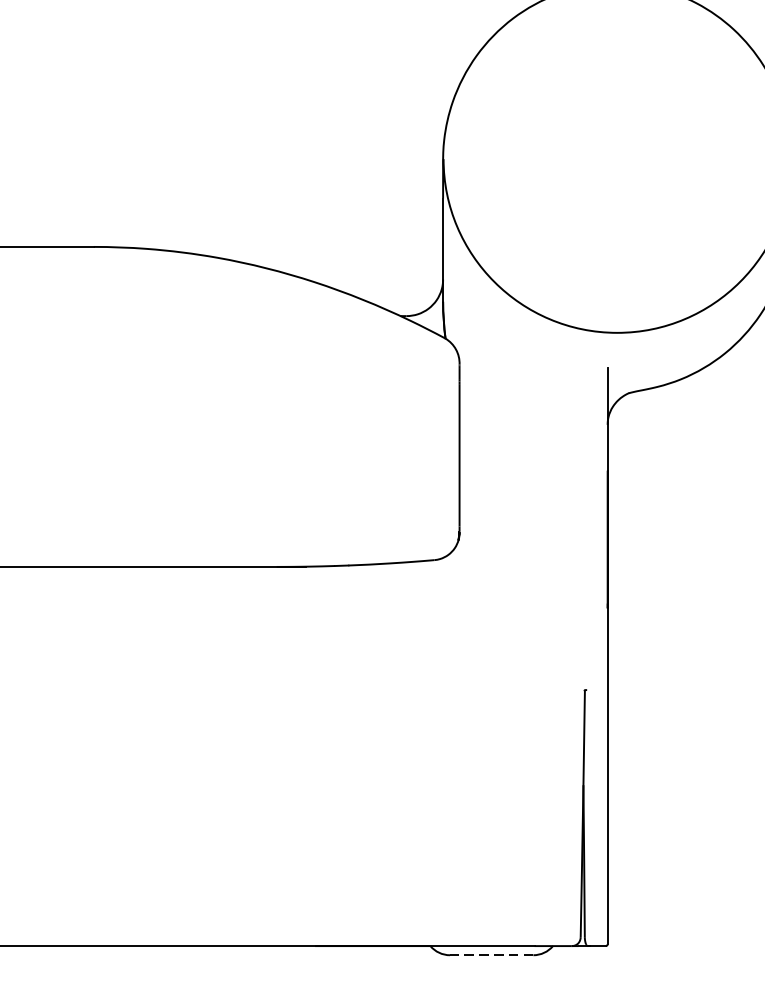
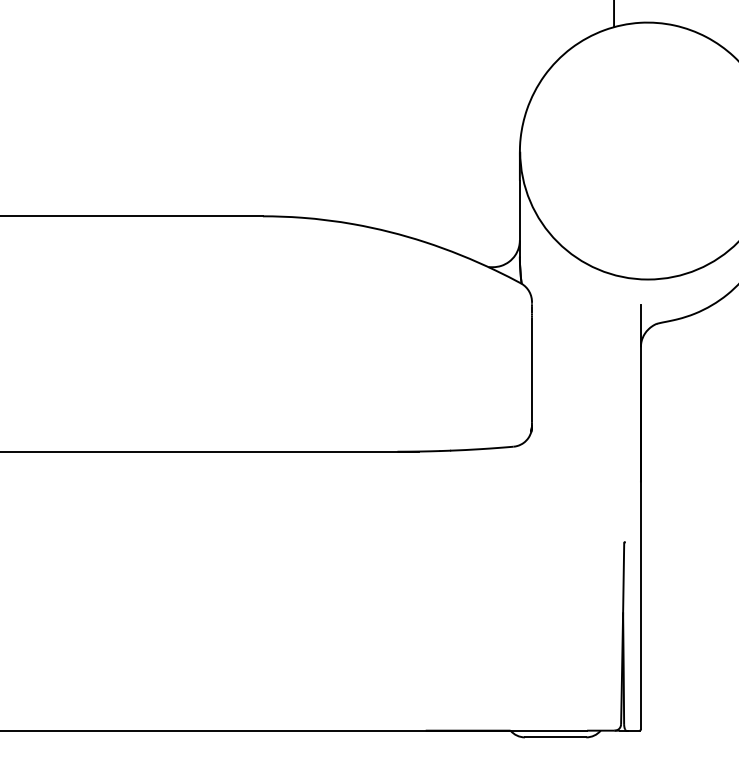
line: (491, 955) -> (555, 737), dashed -> solid

